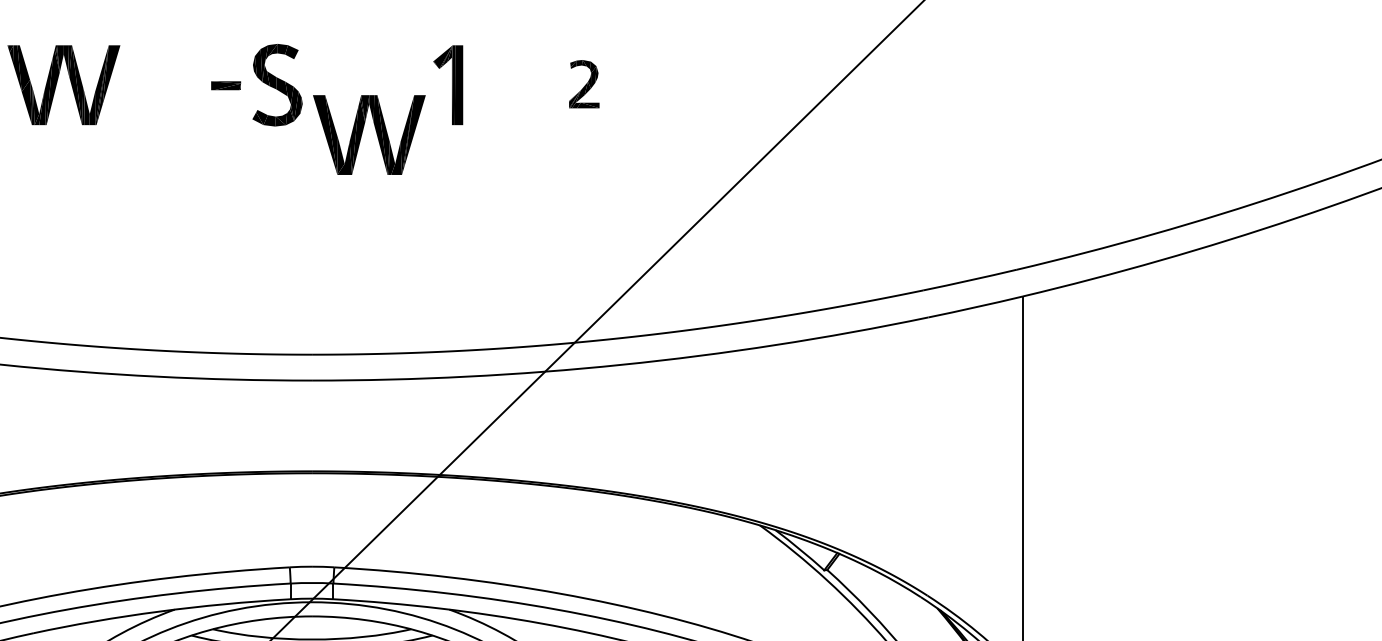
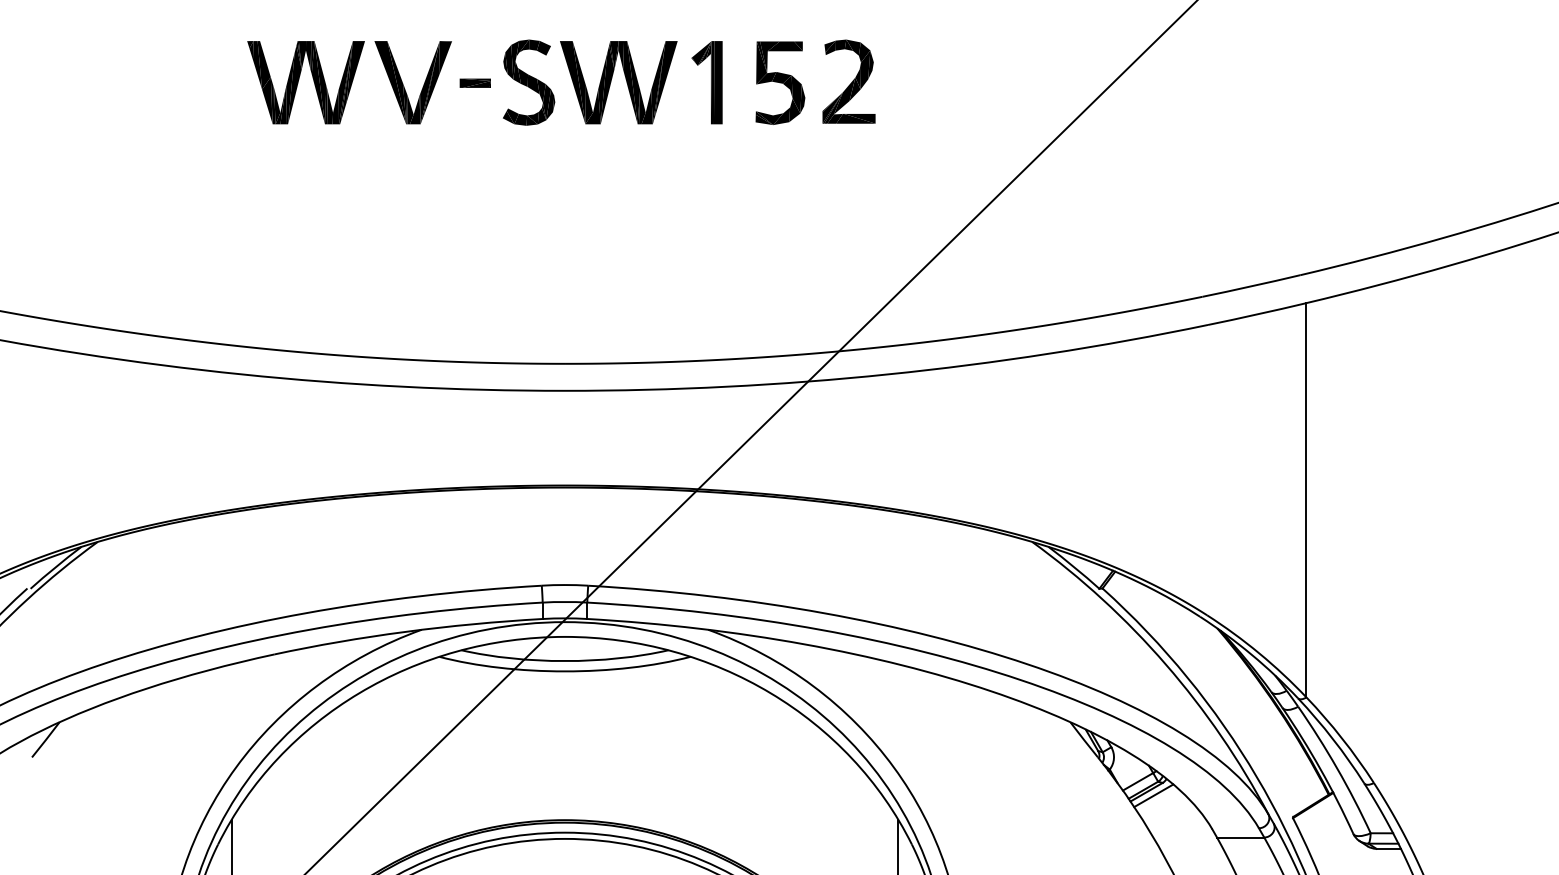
part: (583, 84) -> (848, 81), size x1.67
part: (518, 85) -> (780, 82), added
part: (158, 88) -> (404, 86), added
part: (362, 134) -> (611, 82), moved

